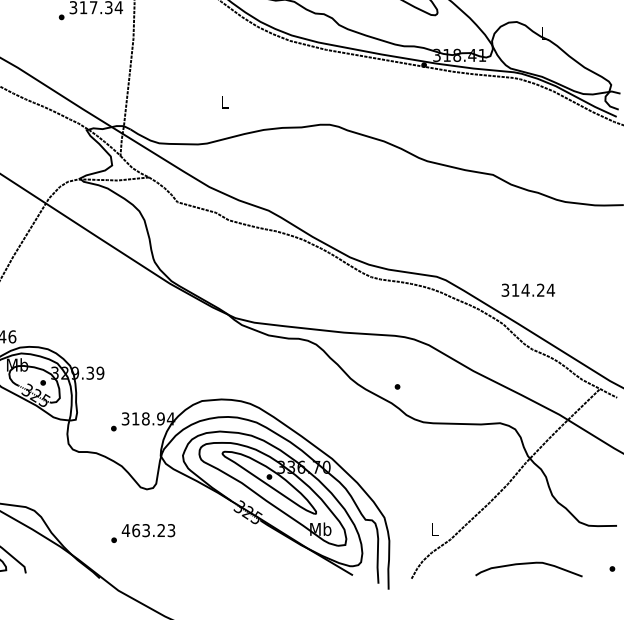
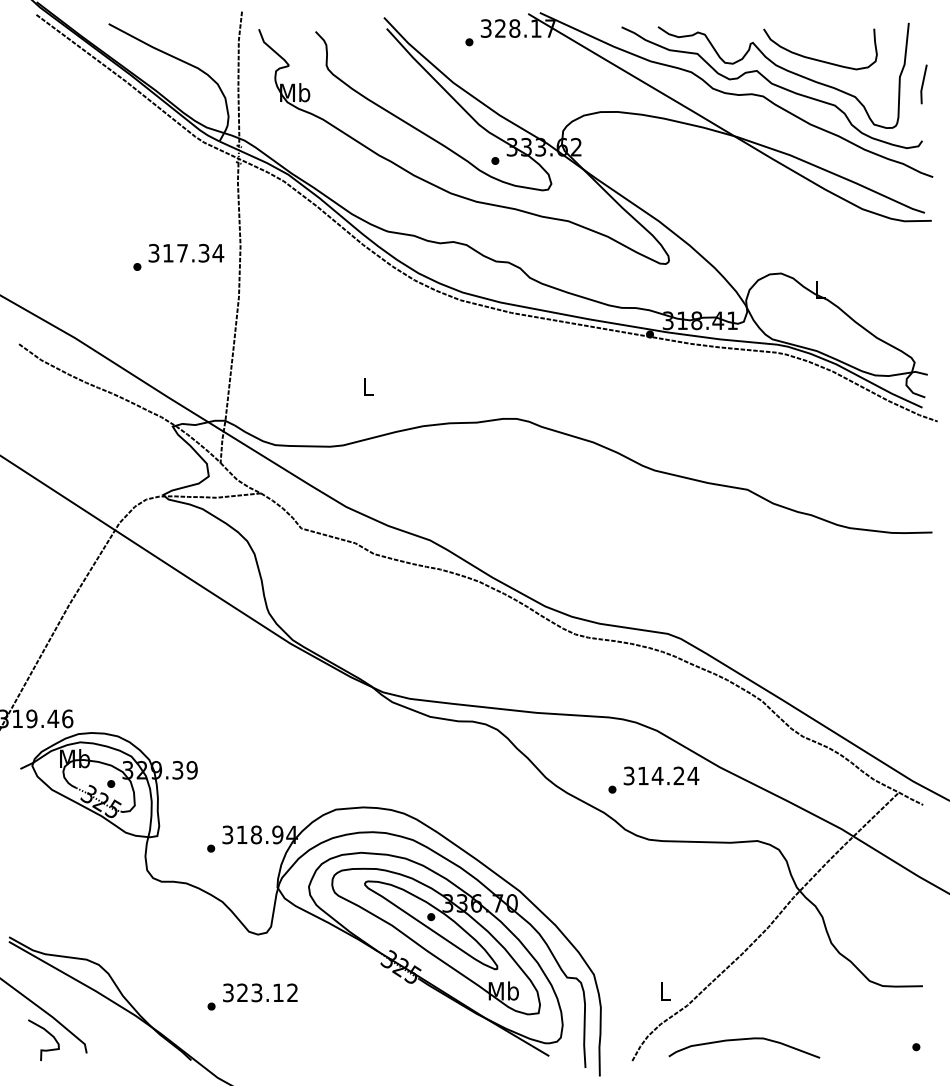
text: (528, 289) -> (661, 775), moved
text: (148, 530) -> (259, 992), 463.23 -> 323.12
curve: (528, 564) -> (743, 1040), moved

